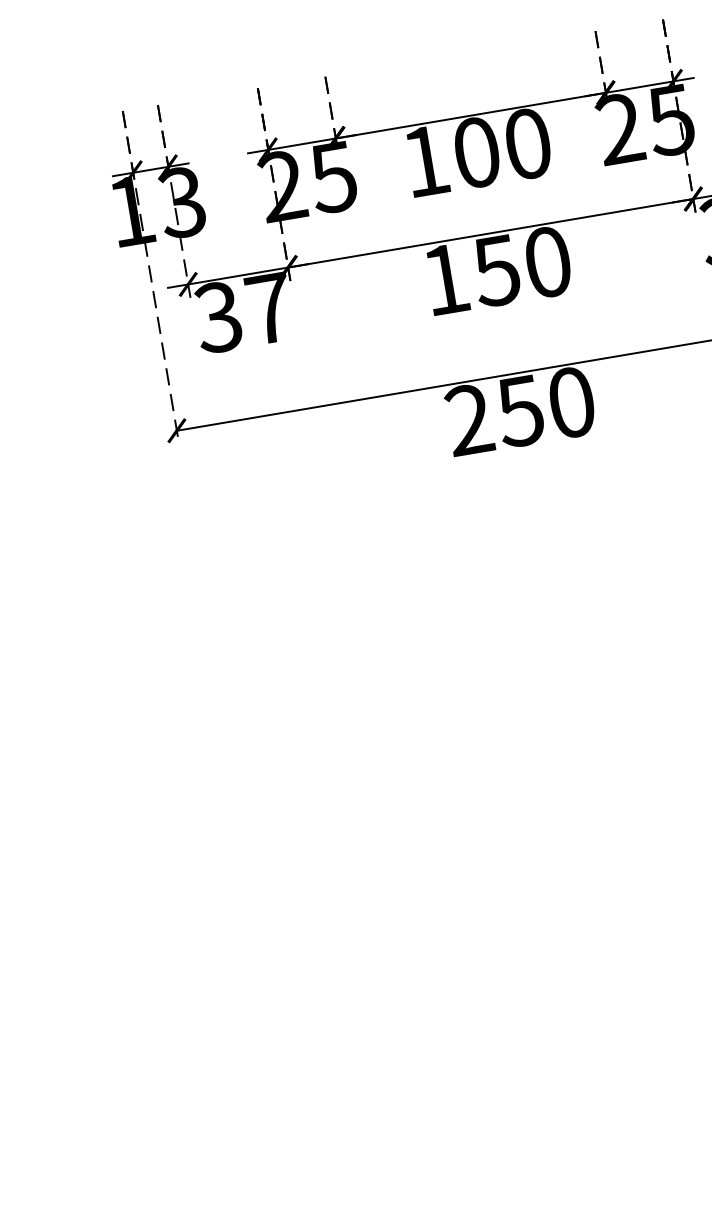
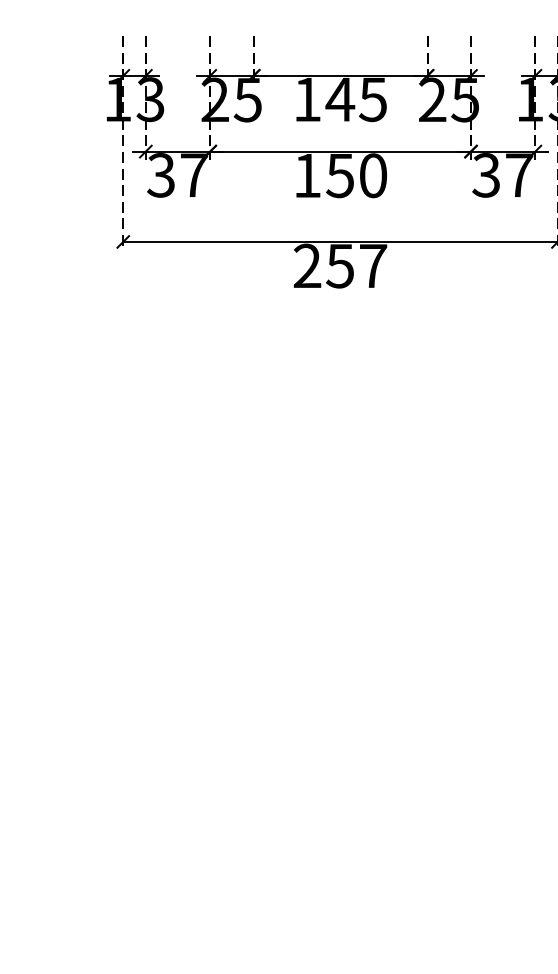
text: (500, 148) -> (355, 99), 100 -> 145
text: (571, 401) -> (373, 265), 250 -> 257

